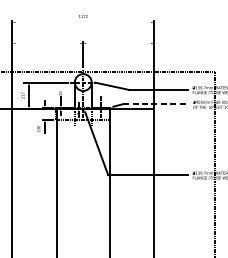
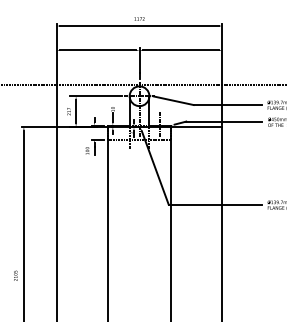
line: (83, 22) -> (139, 26), added
line: (48, 43) -> (98, 50), added
line: (118, 43) -> (180, 50), added
line: (155, 104) -> (224, 121), dashed -> solid

